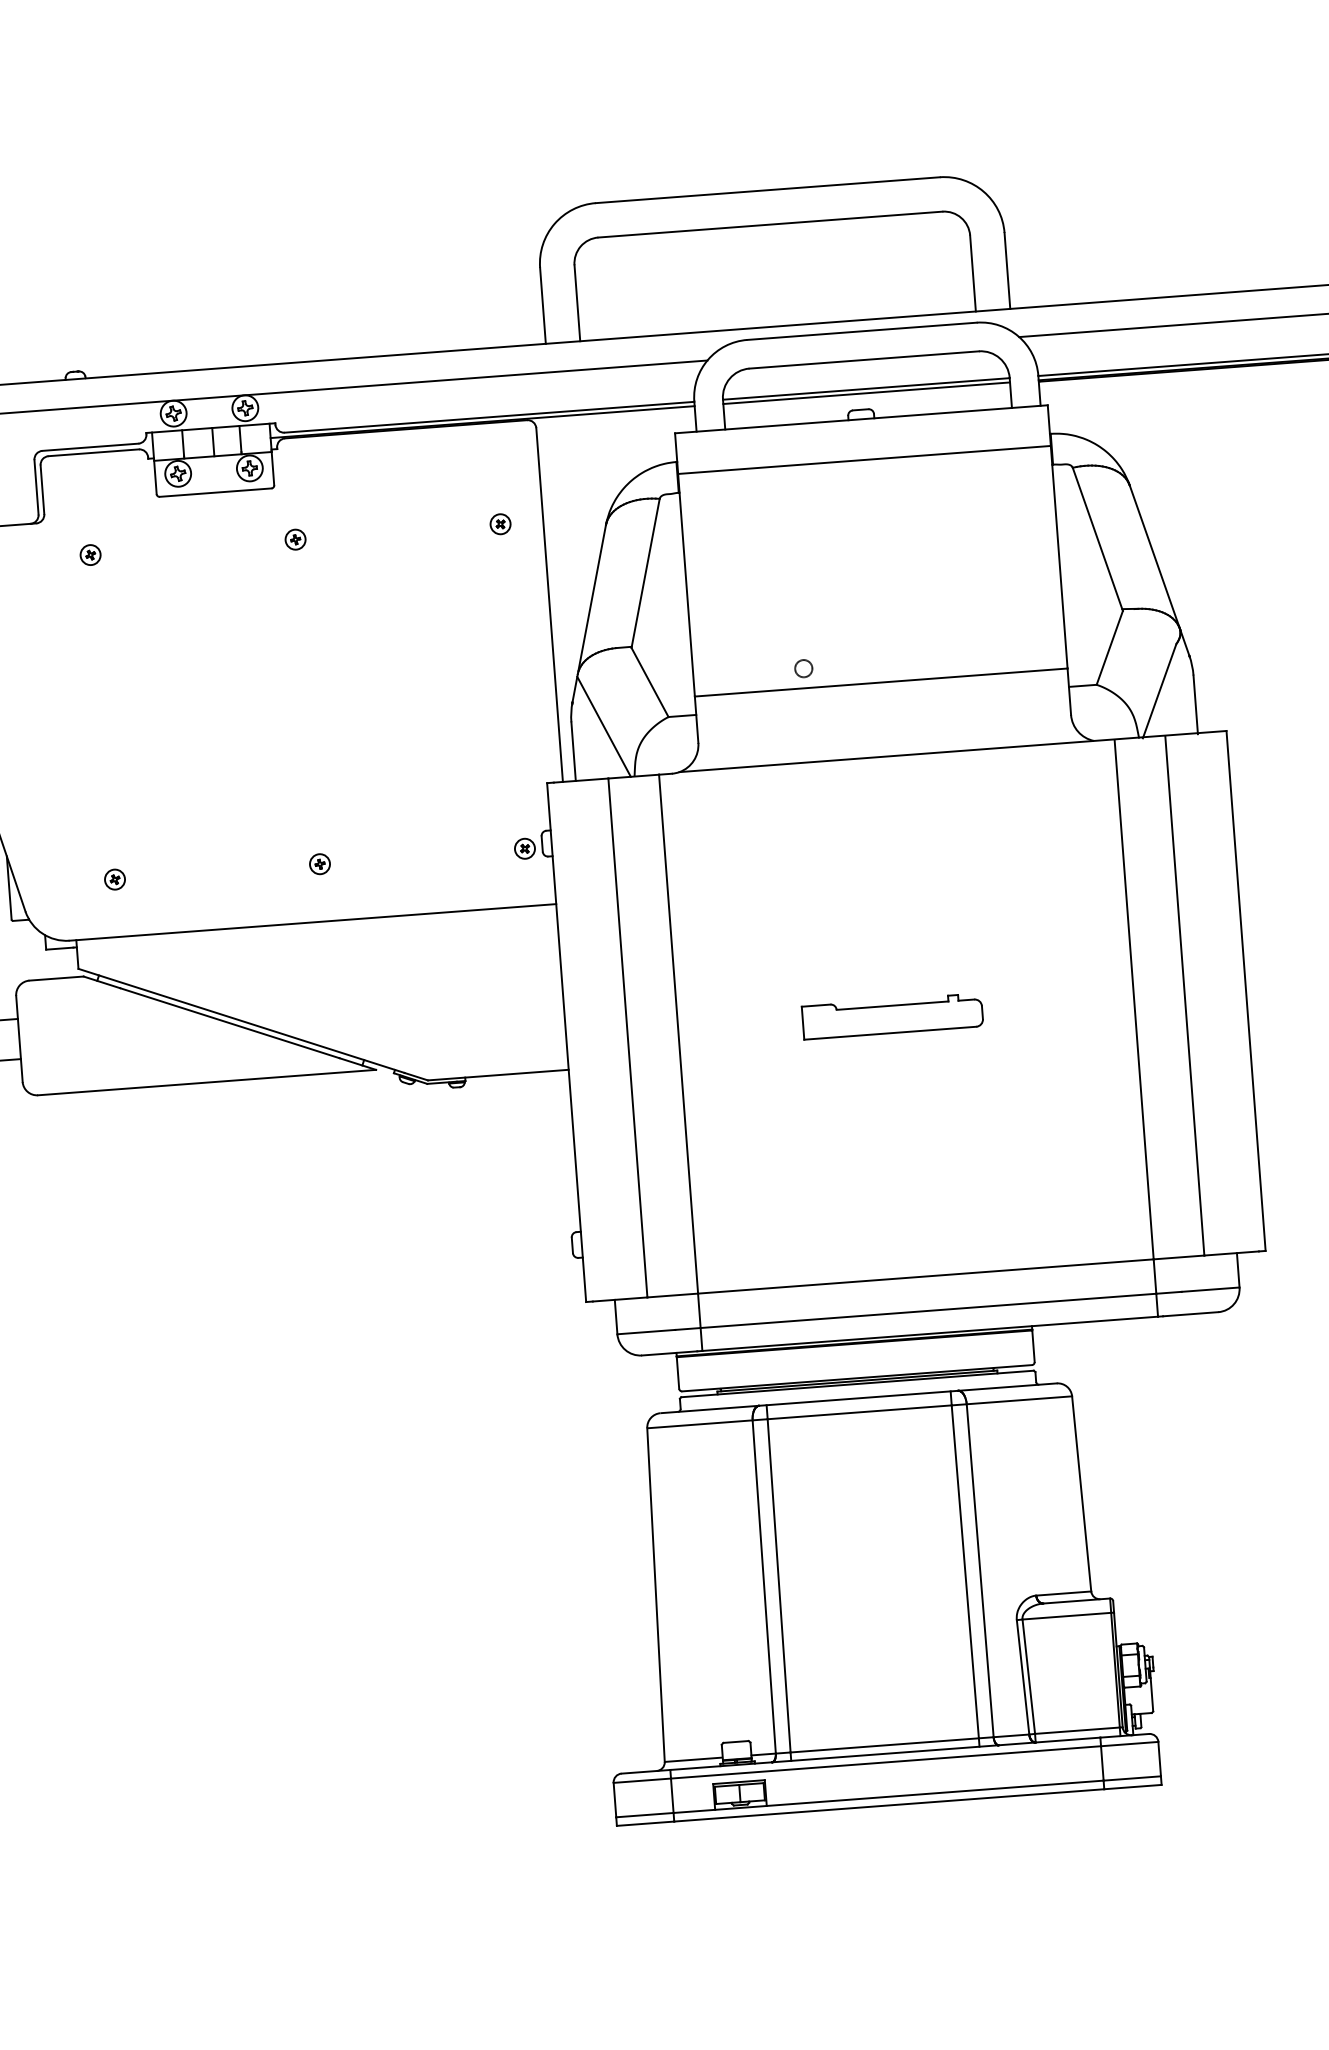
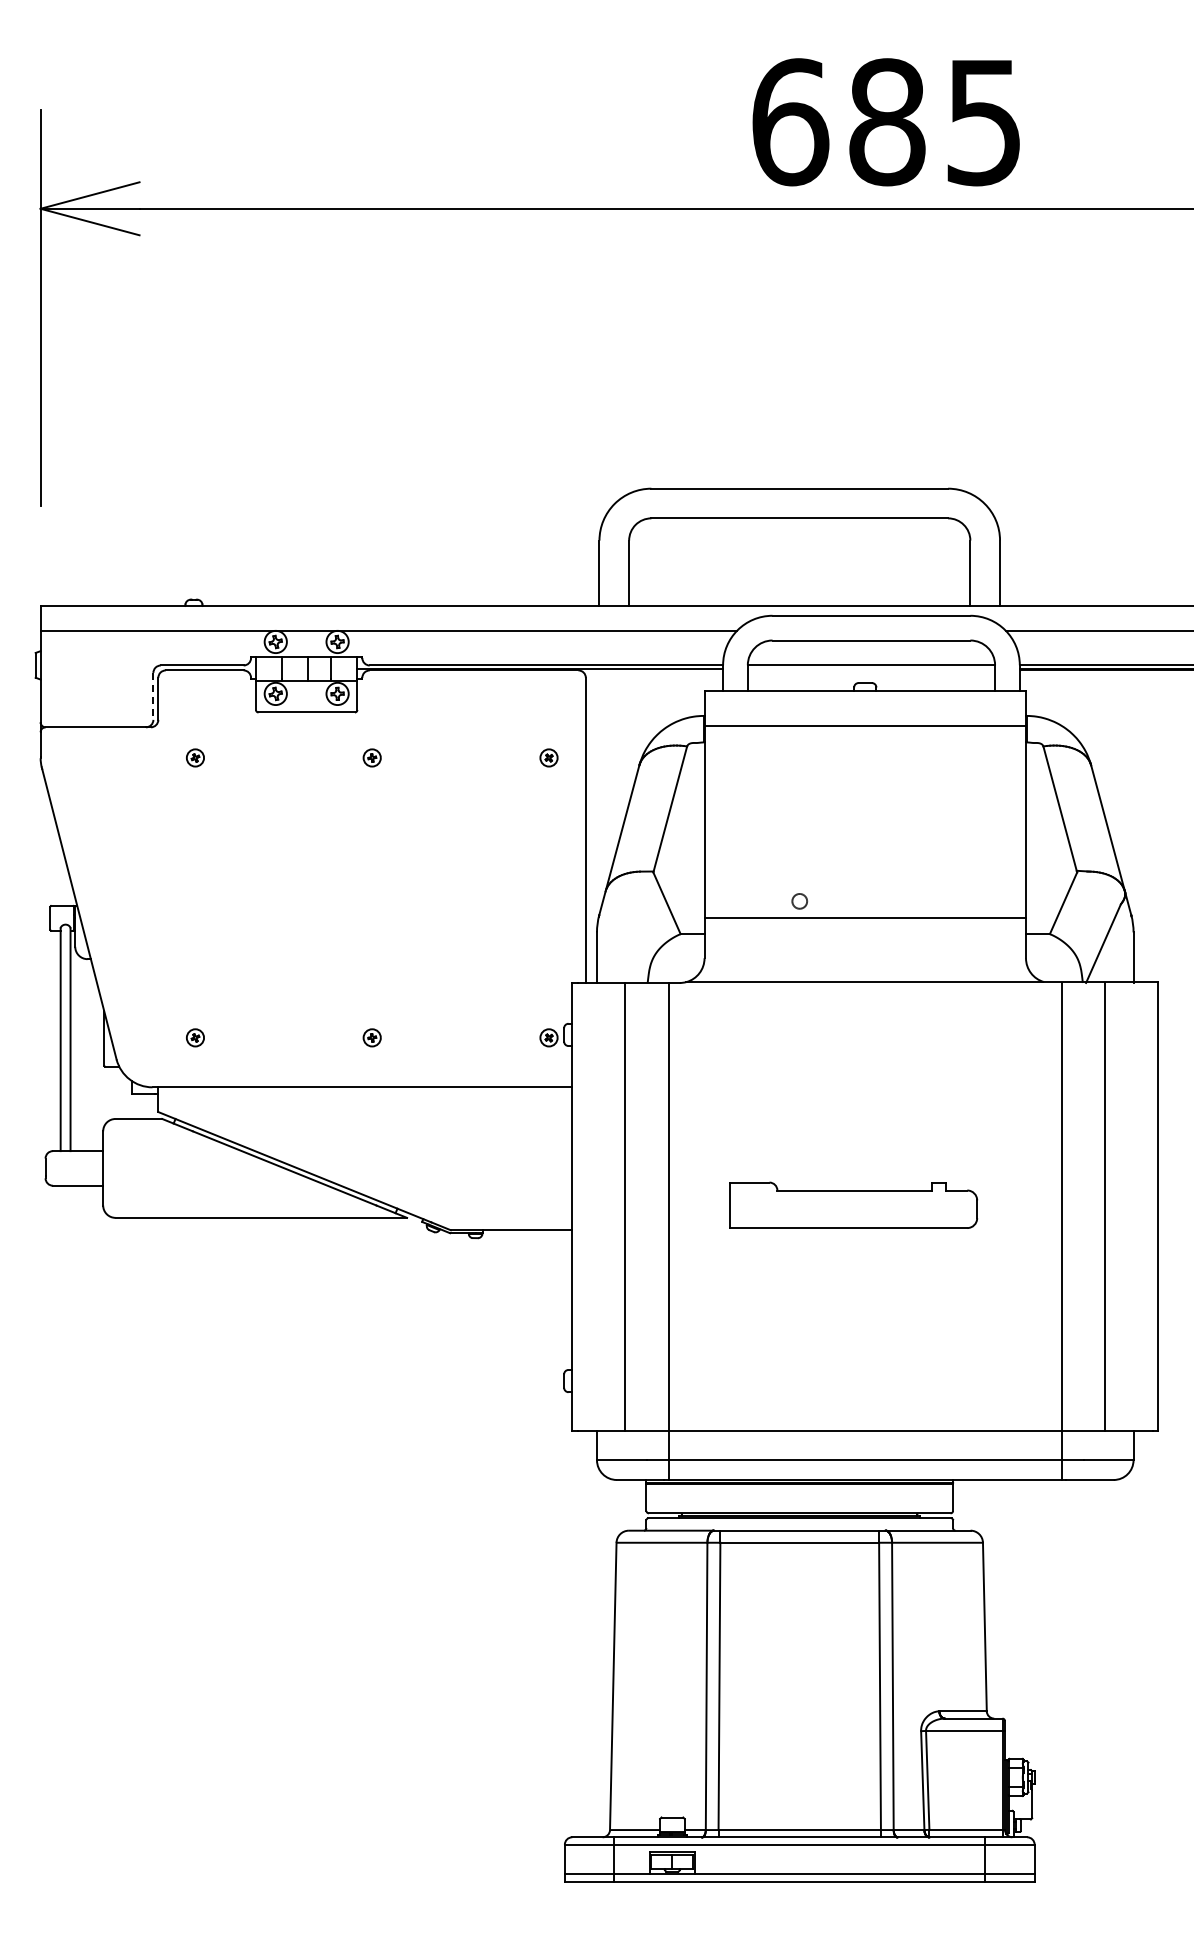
line: (866, 393) -> (871, 669), removed
line: (36, 487) -> (153, 696), solid -> dashed
line: (603, 725) -> (624, 937), removed
part: (892, 1016) -> (853, 1205), size x1.6

